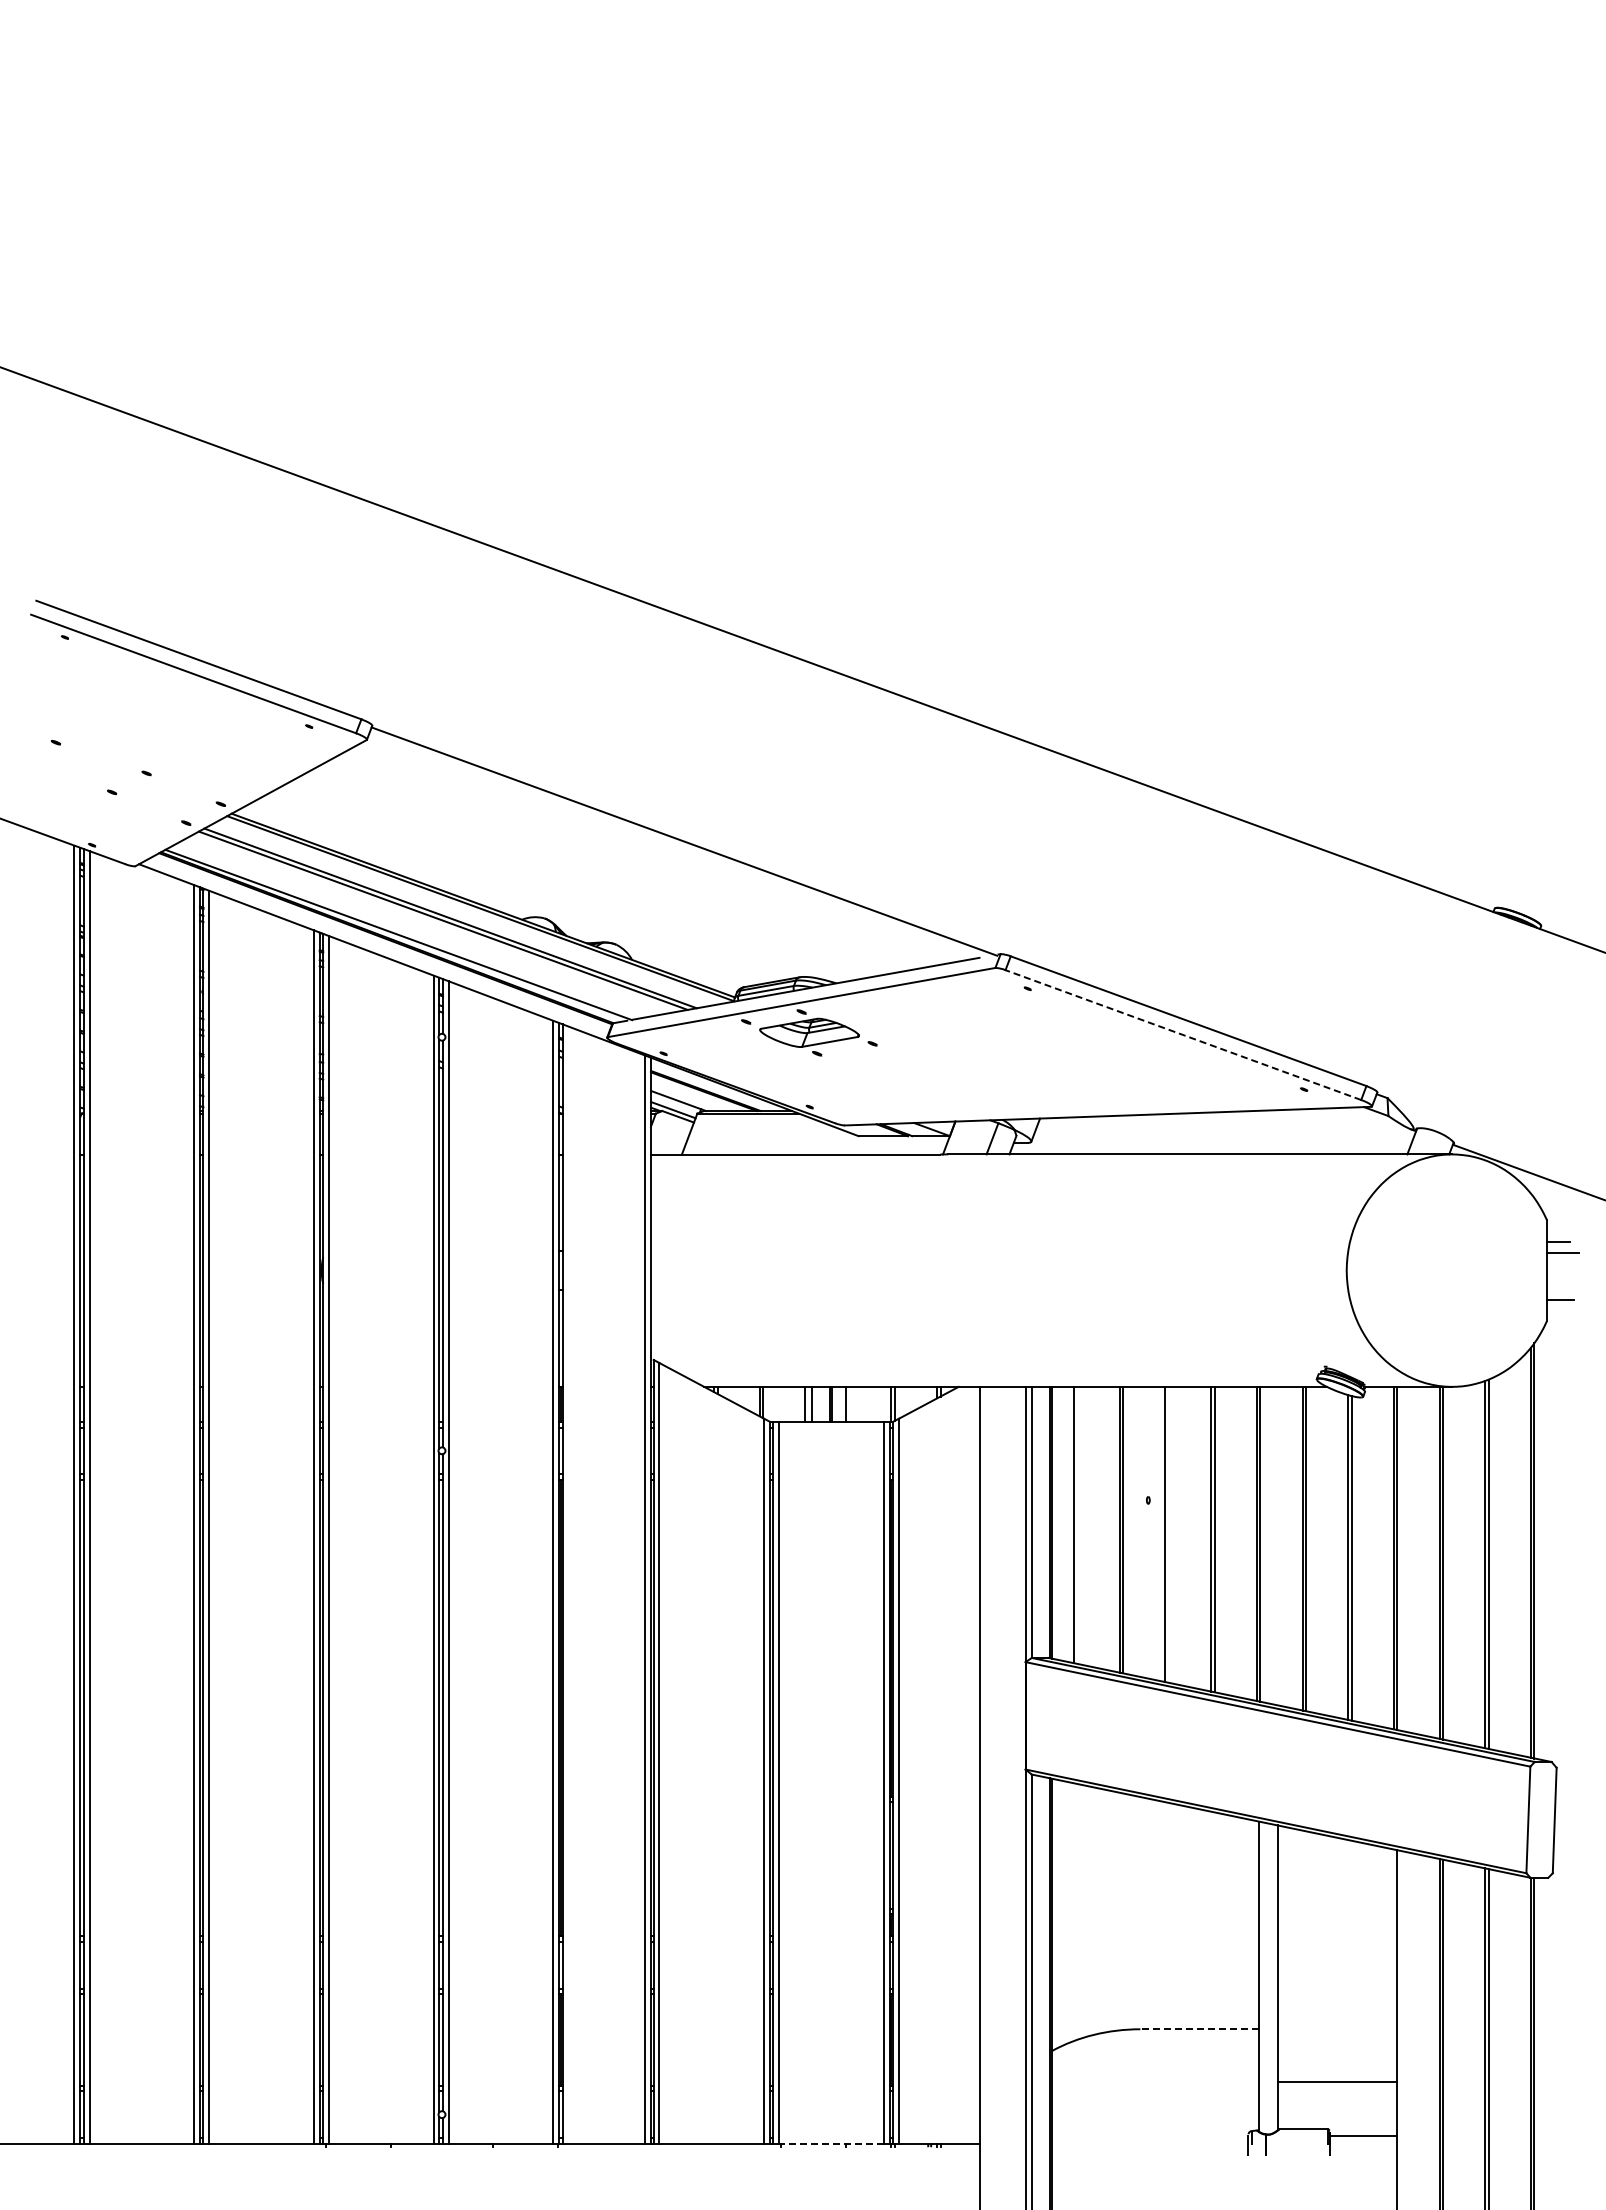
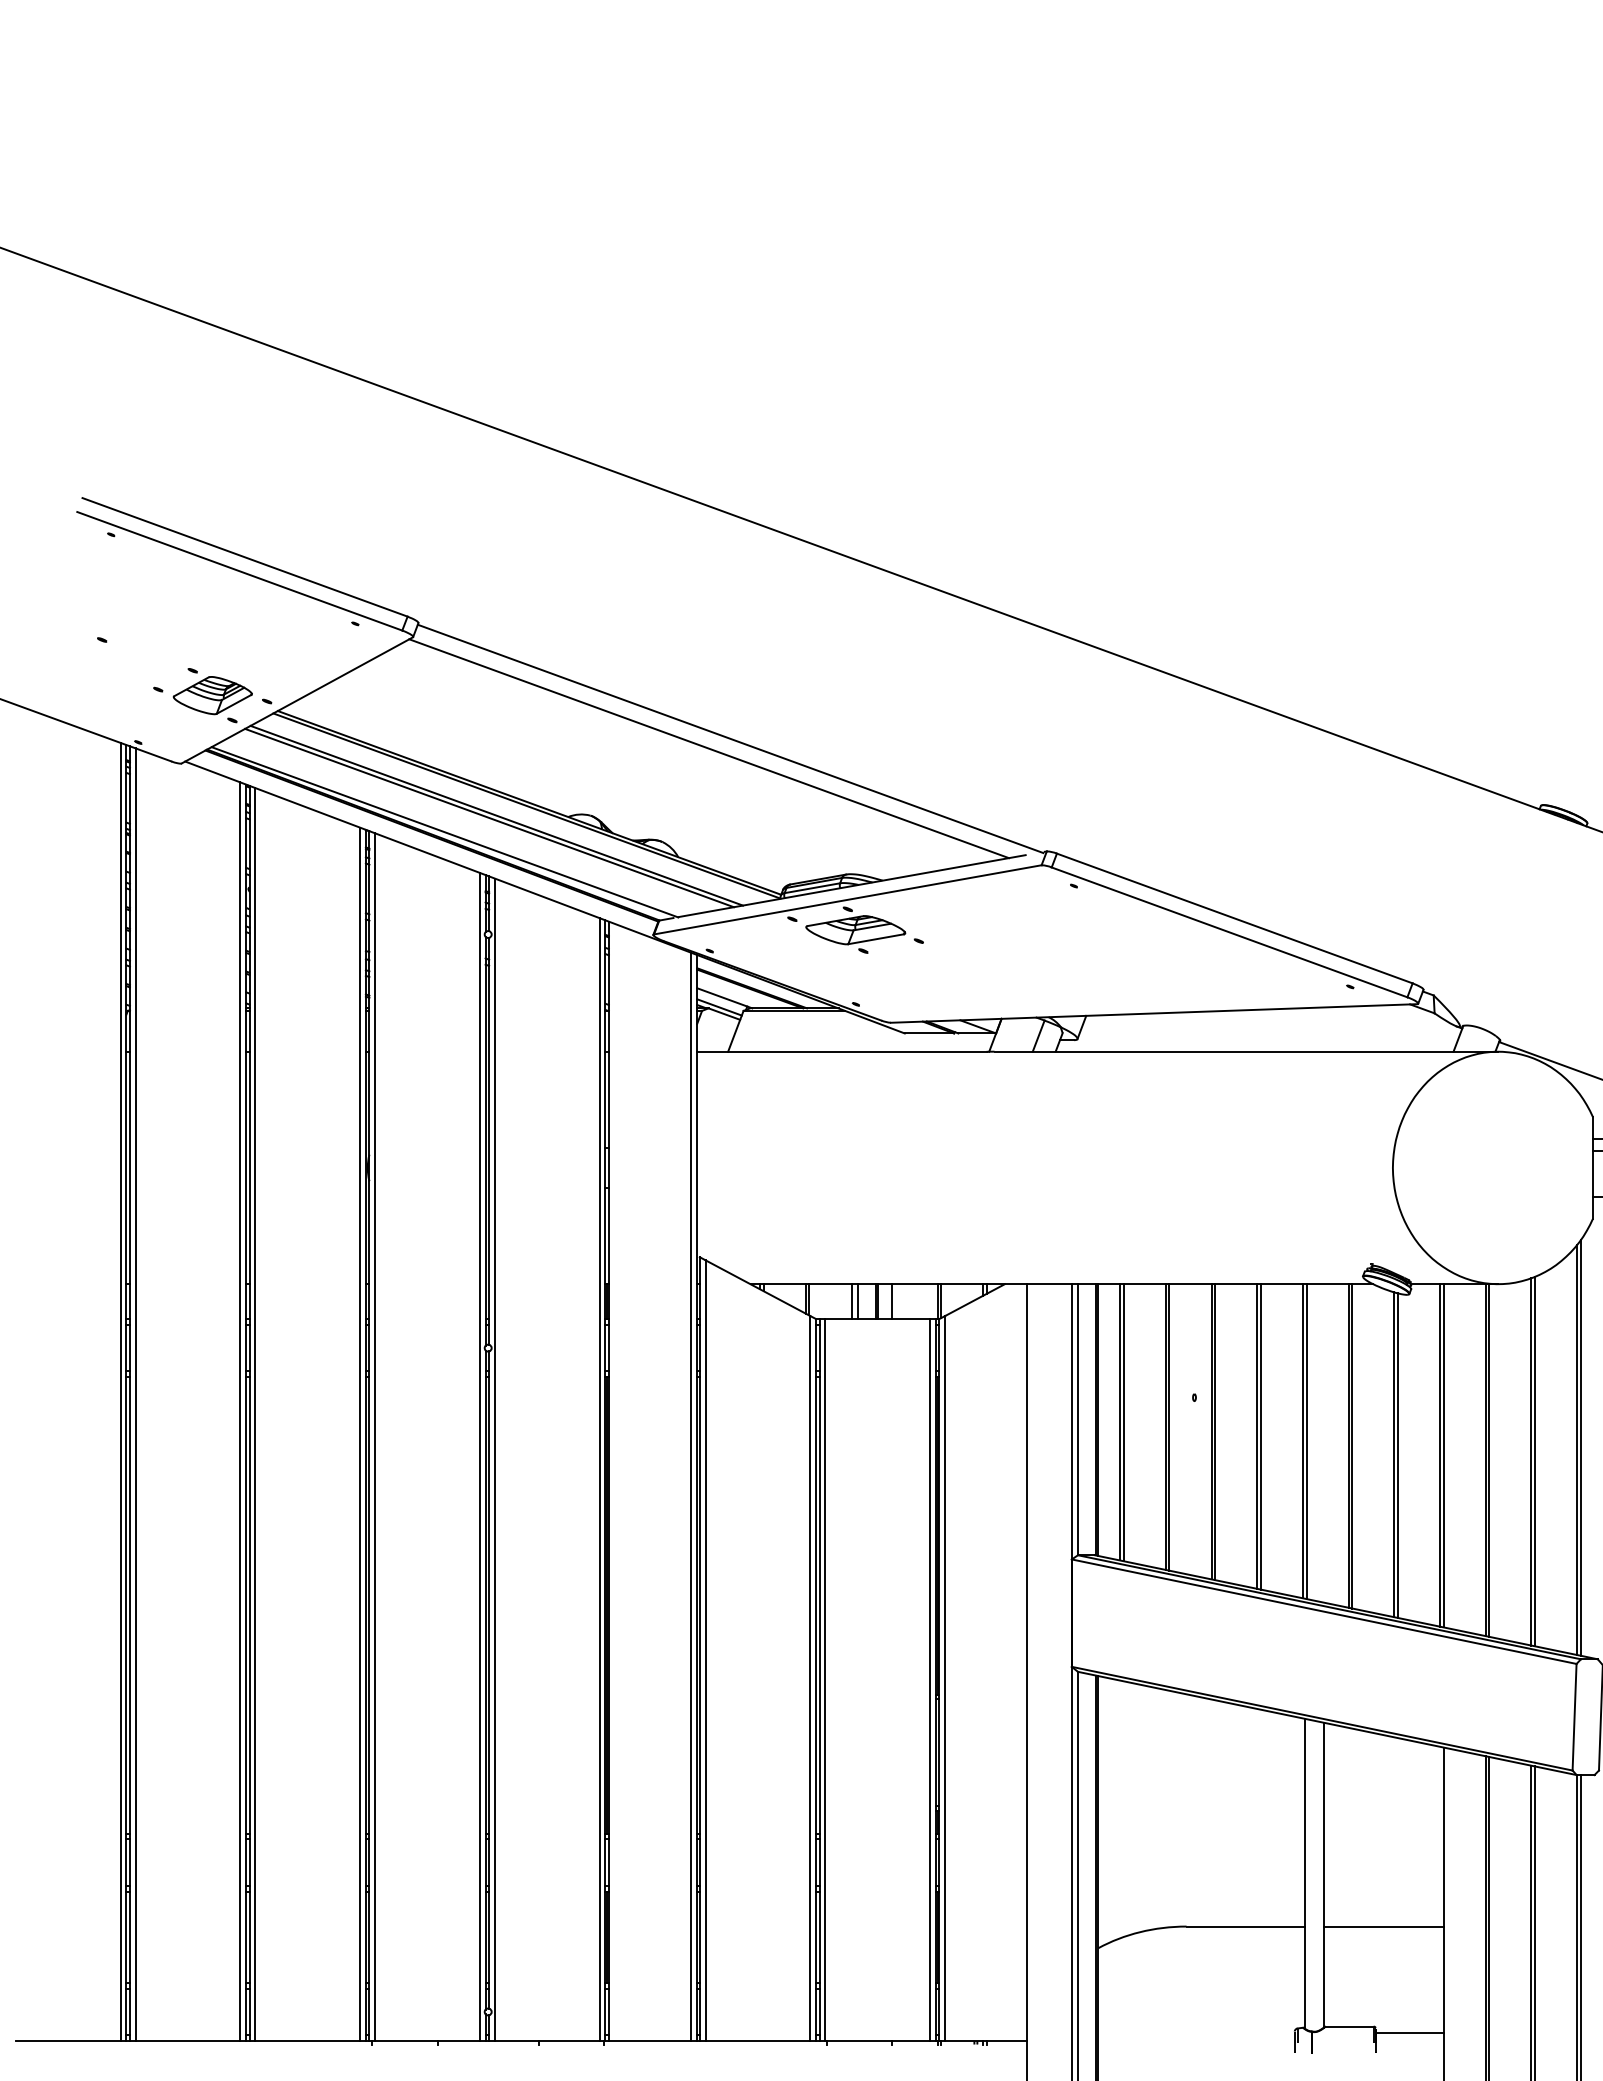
part: (166, 797) -> (212, 694), added
line: (662, 851) -> (708, 748), added
line: (1182, 1034) -> (1228, 931), dashed -> solid
line: (1077, 1524) -> (1123, 1421), added
line: (1168, 1534) -> (1214, 1431), added
line: (1199, 2029) -> (1245, 1926), dashed -> solid
line: (1337, 2082) -> (1383, 1926), moved
line: (831, 2143) -> (877, 2040), dashed -> solid

